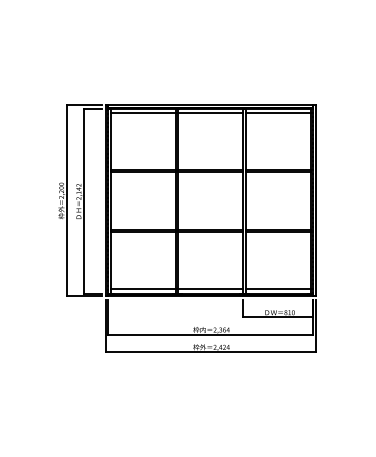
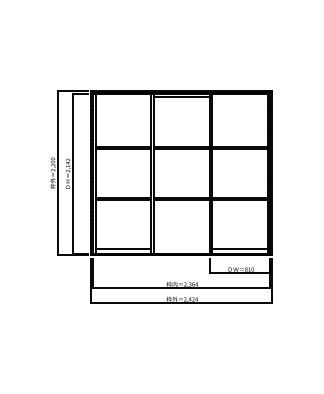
line: (142, 112) -> (122, 97), removed
line: (277, 112) -> (239, 97), removed
line: (210, 289) -> (181, 249), removed

